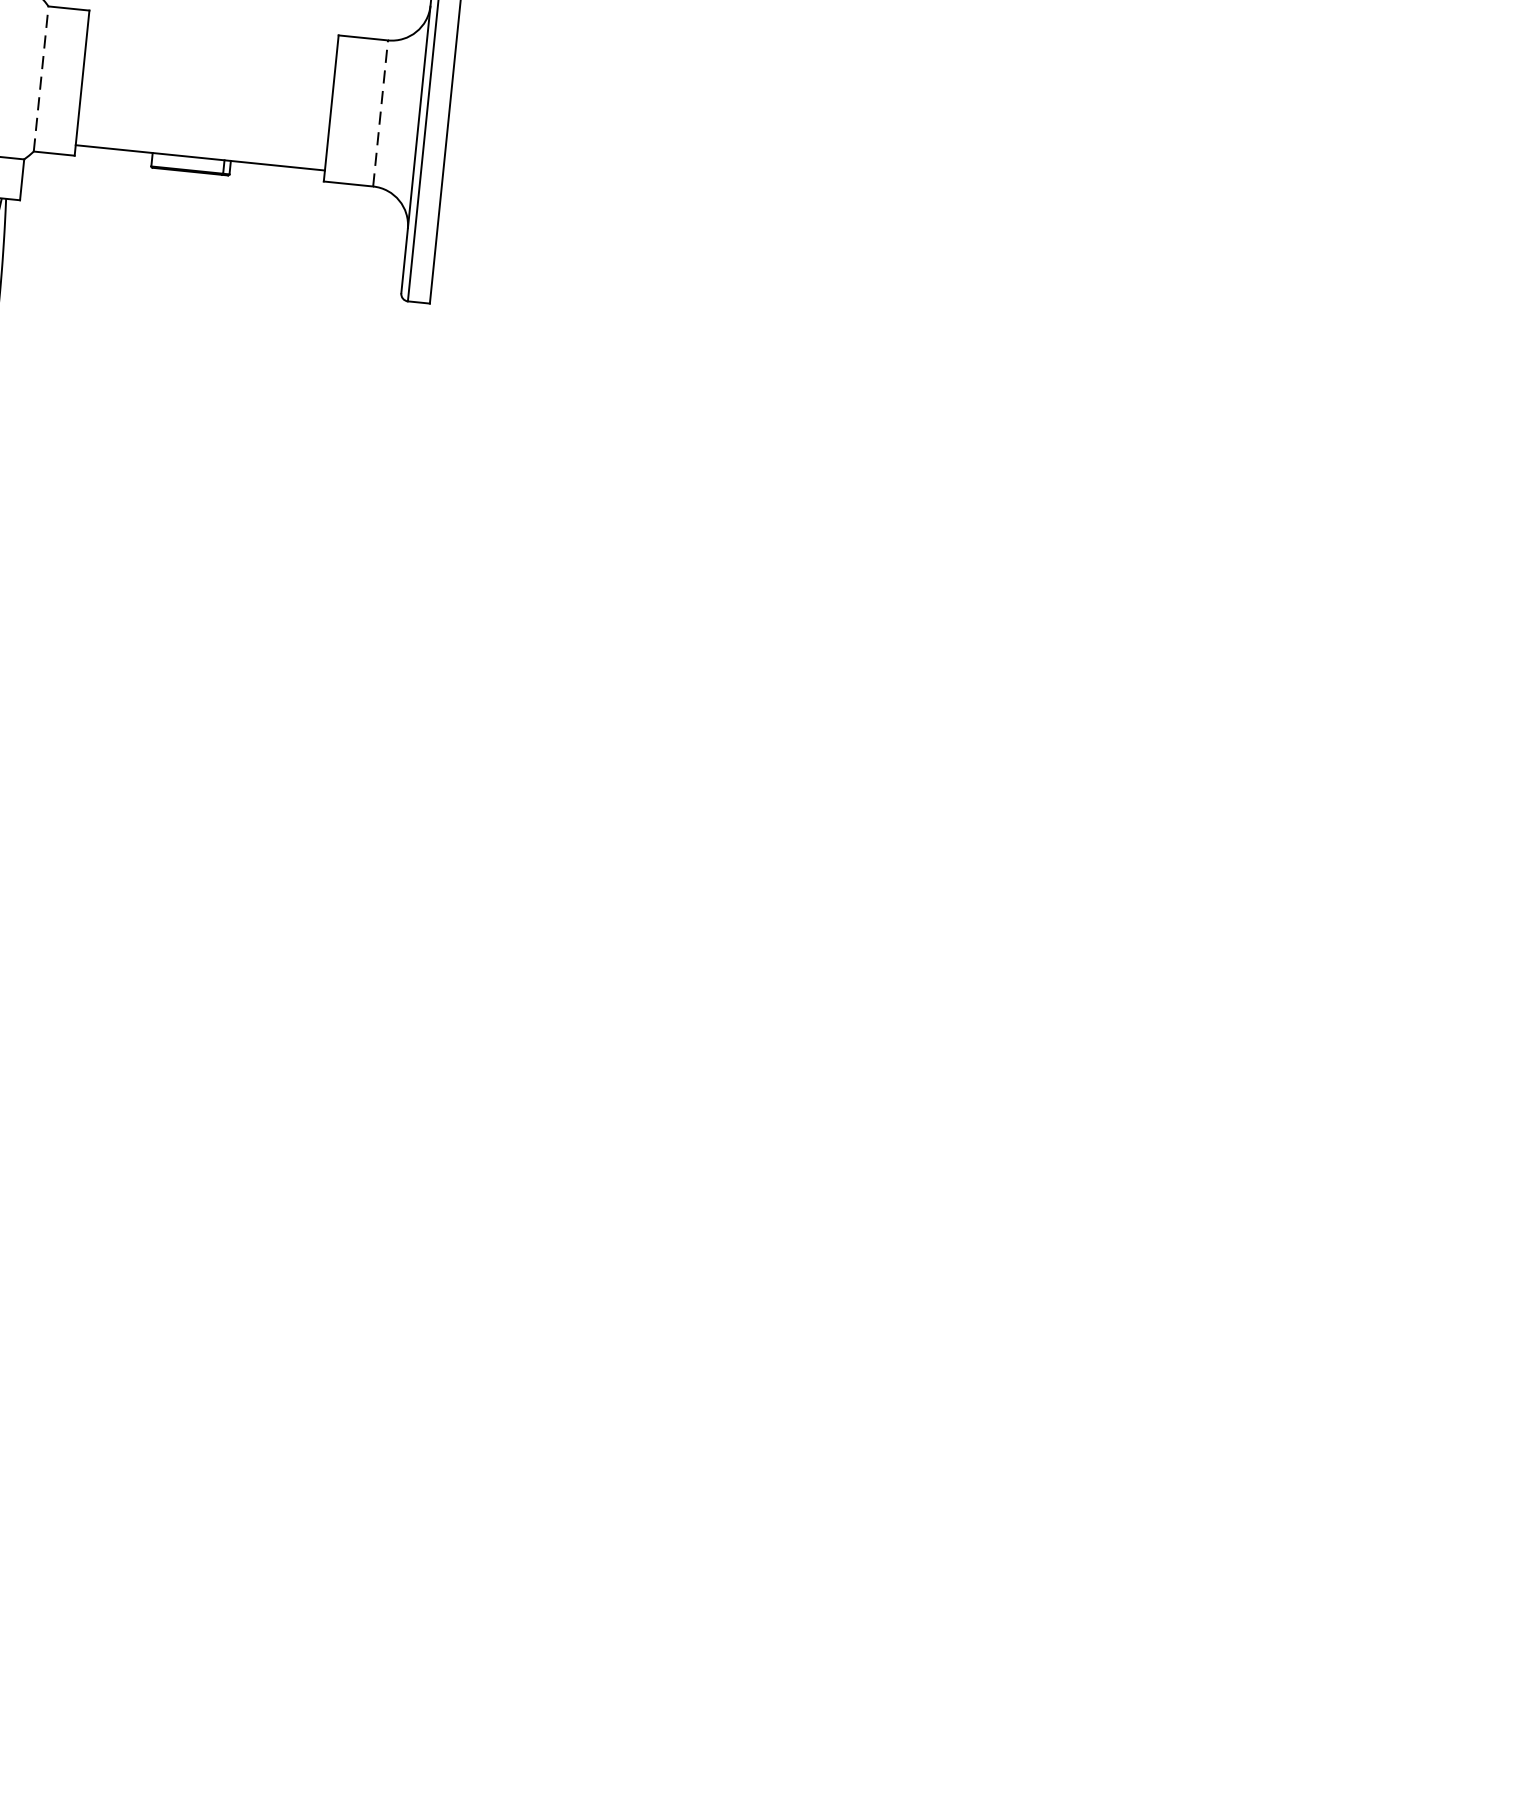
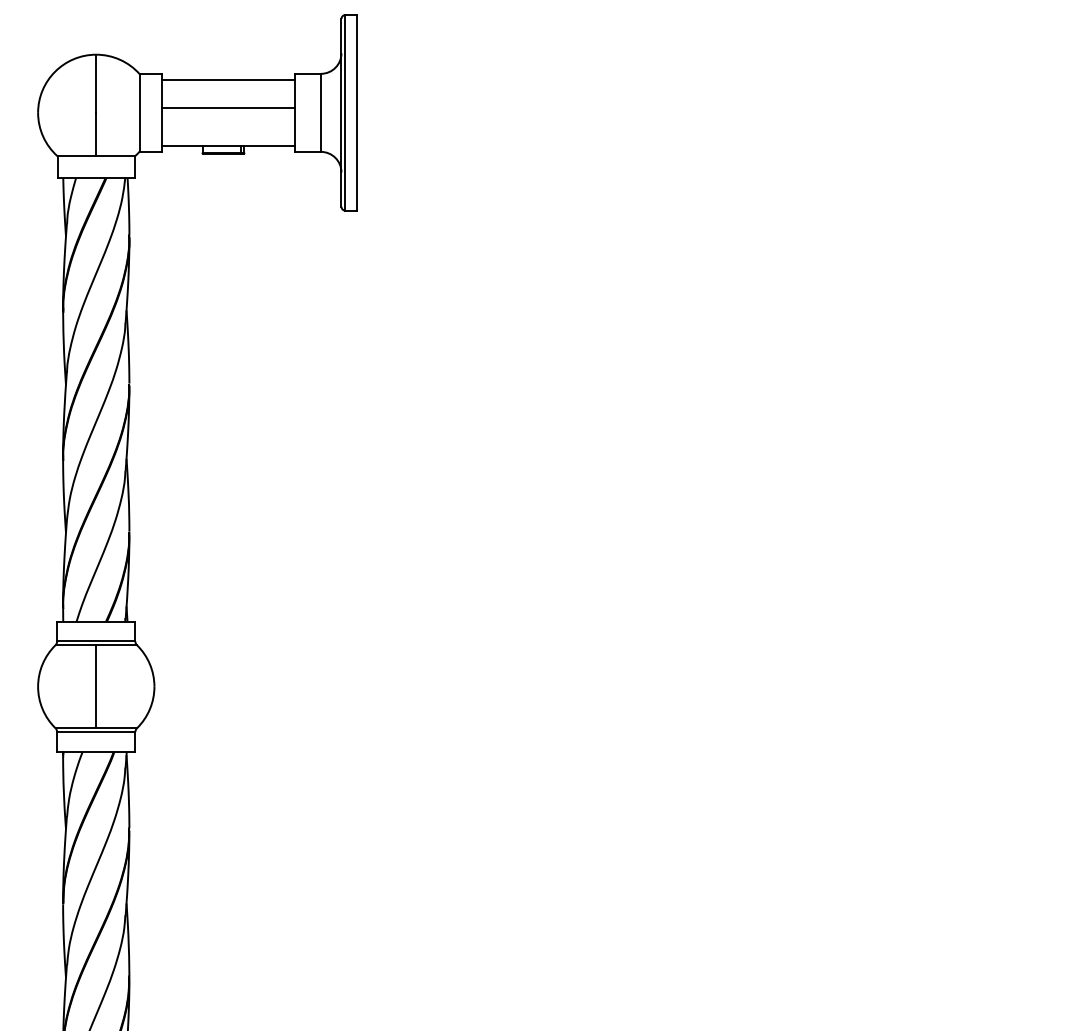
line: (212, 33) -> (227, 79), added
line: (40, 78) -> (139, 112), dashed -> solid
line: (206, 85) -> (227, 107), added
line: (379, 112) -> (320, 112), dashed -> solid

